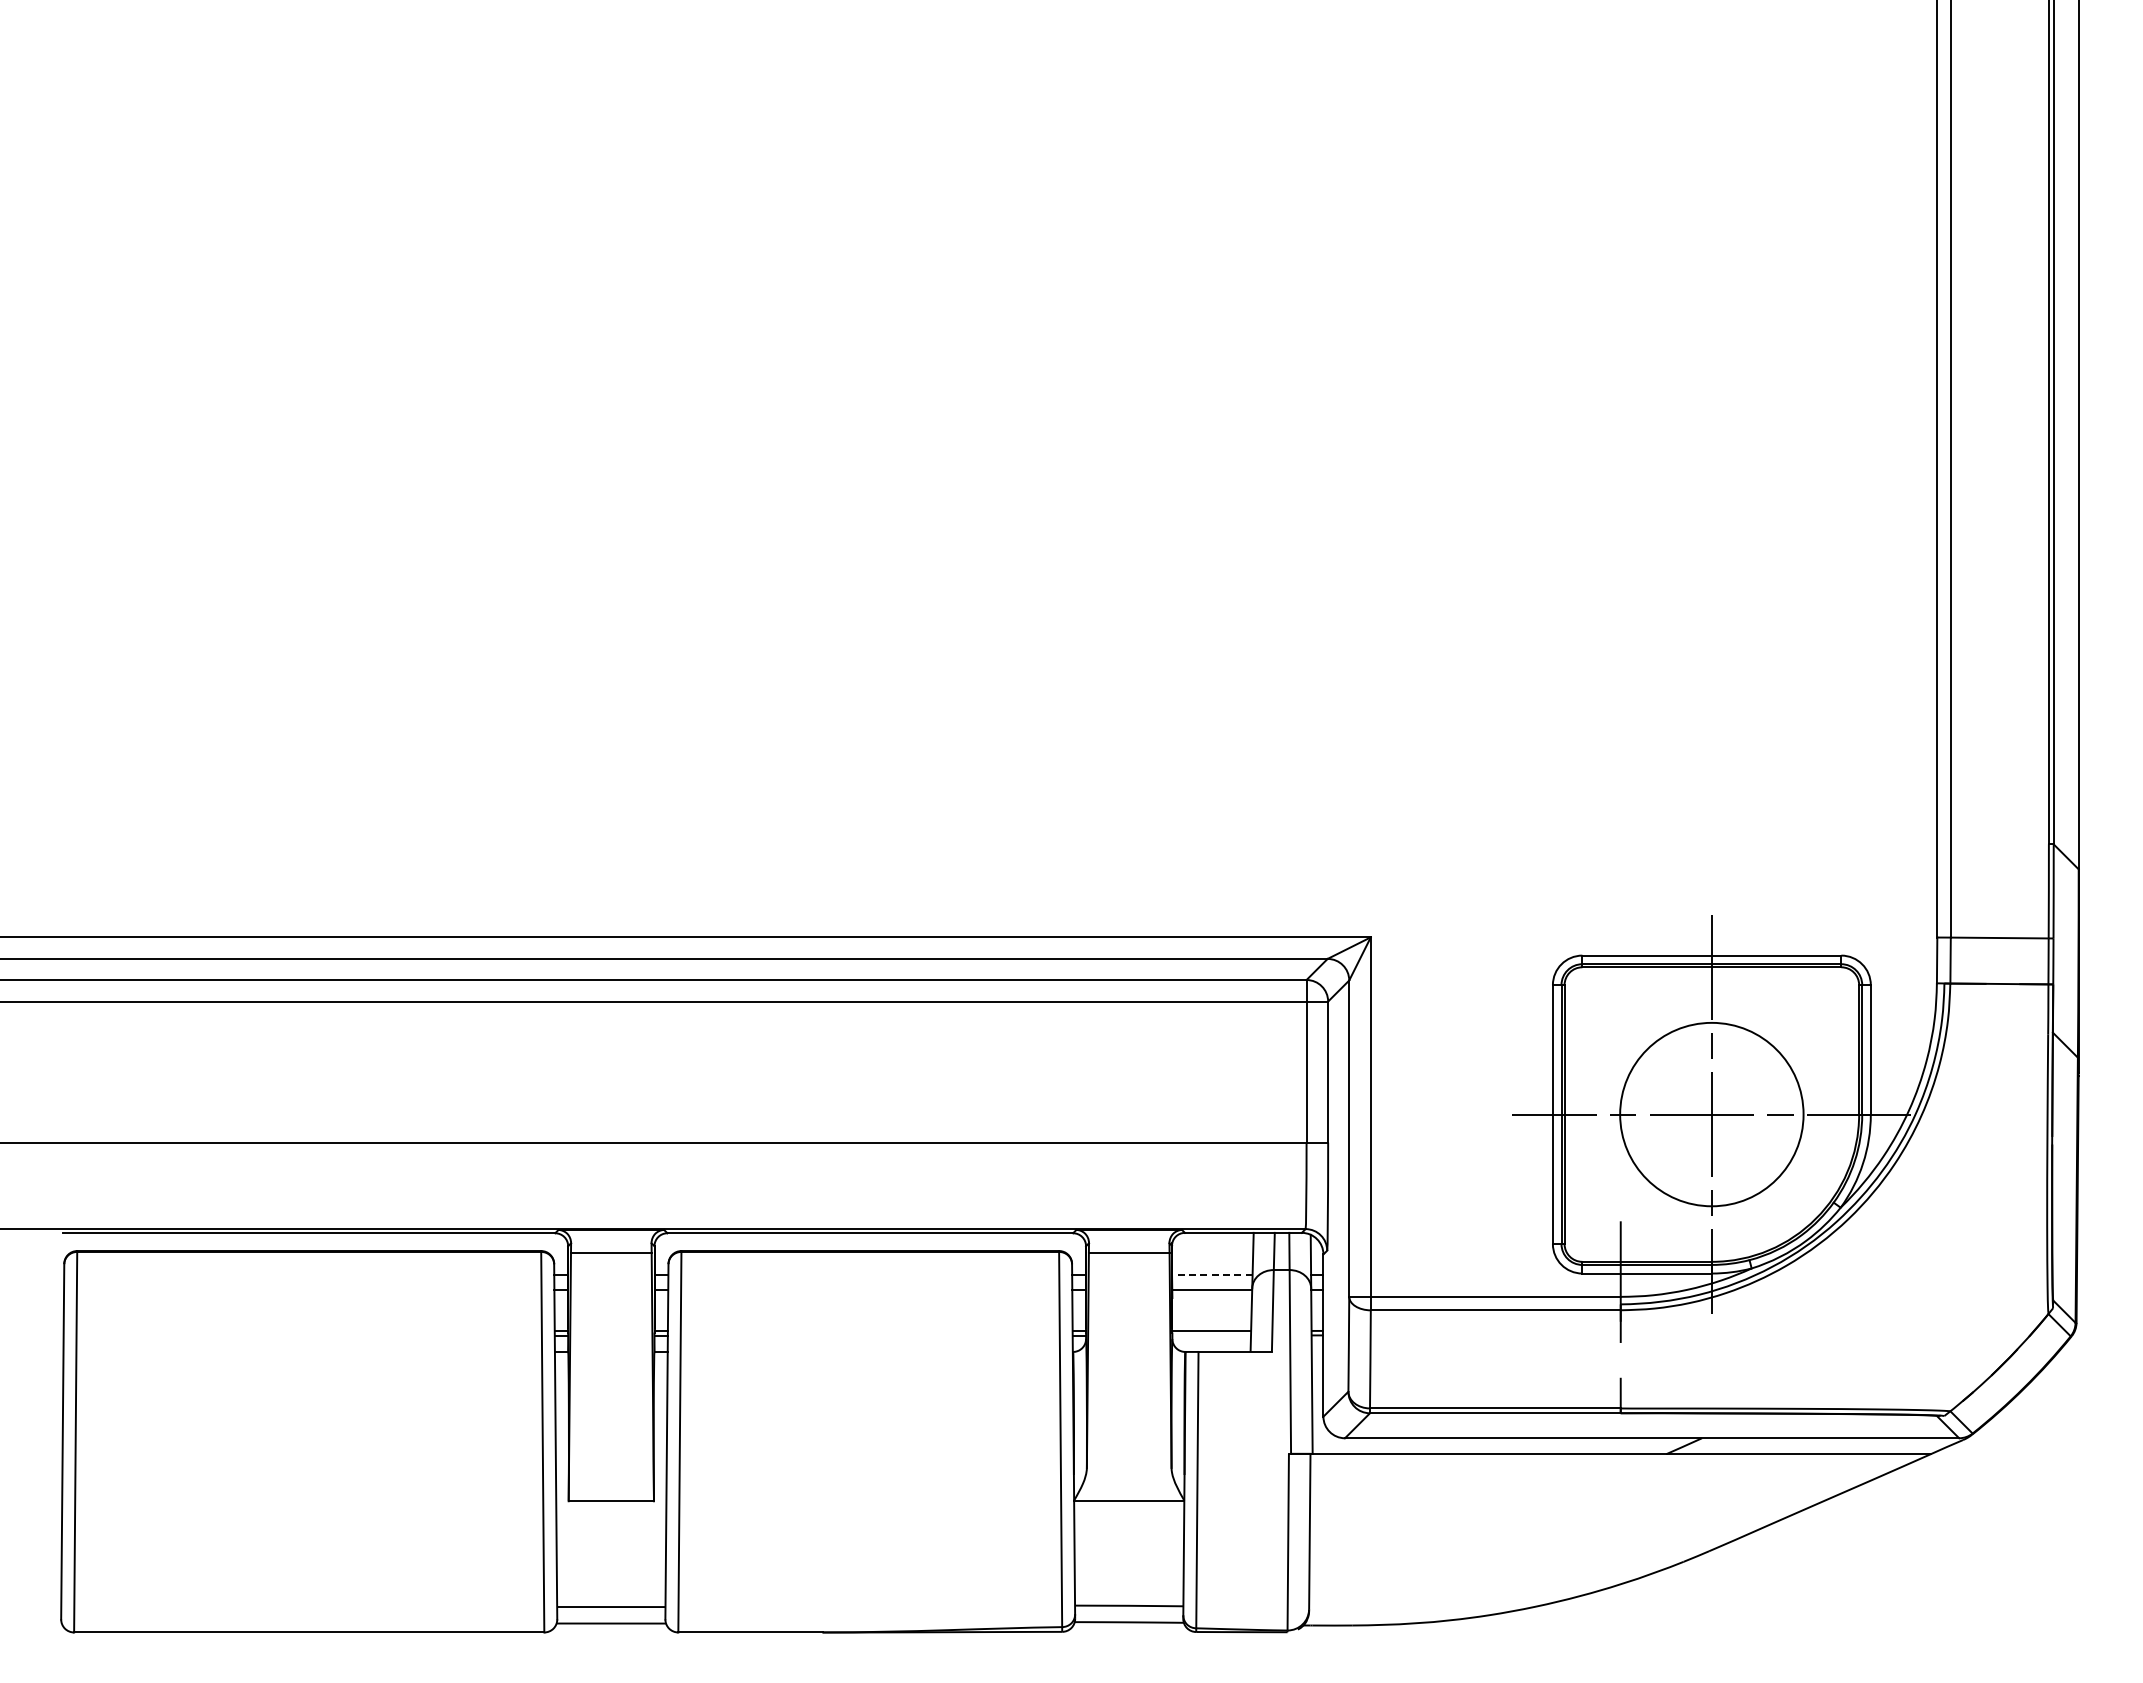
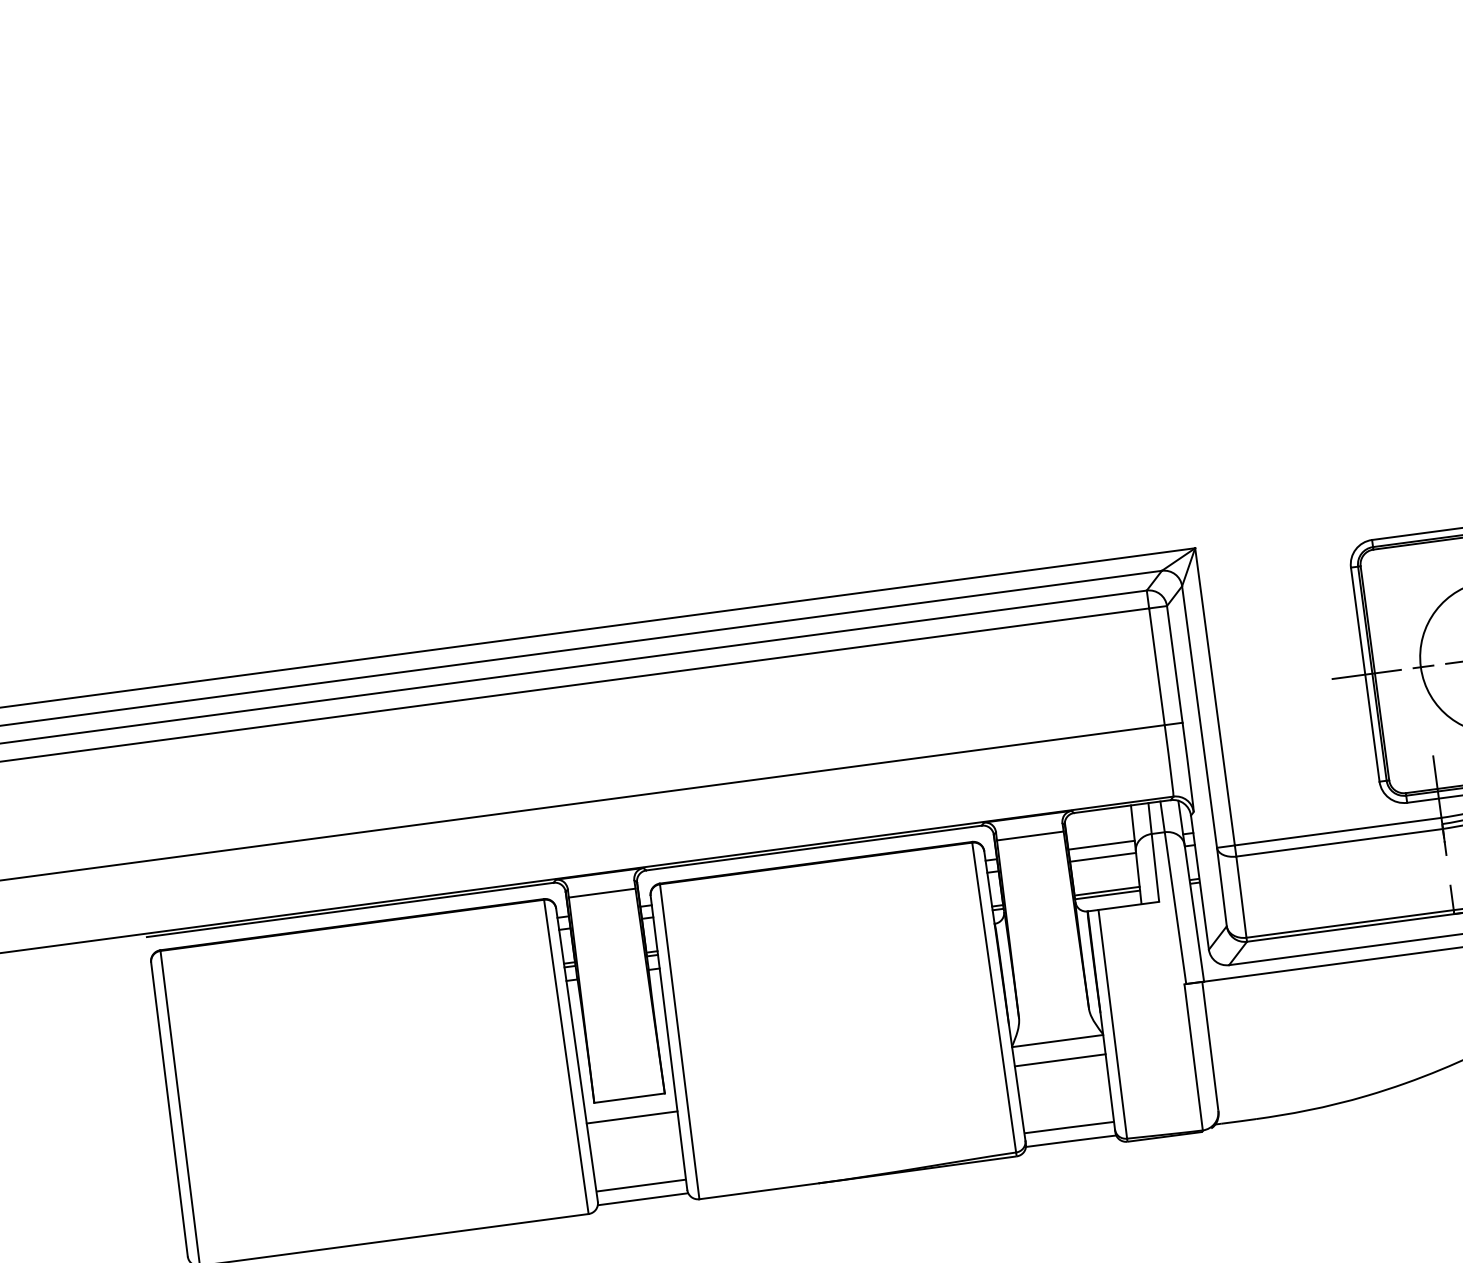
line: (1211, 1275) -> (1100, 845), dashed -> solid
line: (1211, 1335) -> (1107, 894), added
line: (611, 1524) -> (632, 1117), added
line: (1129, 1524) -> (1060, 1060), added

